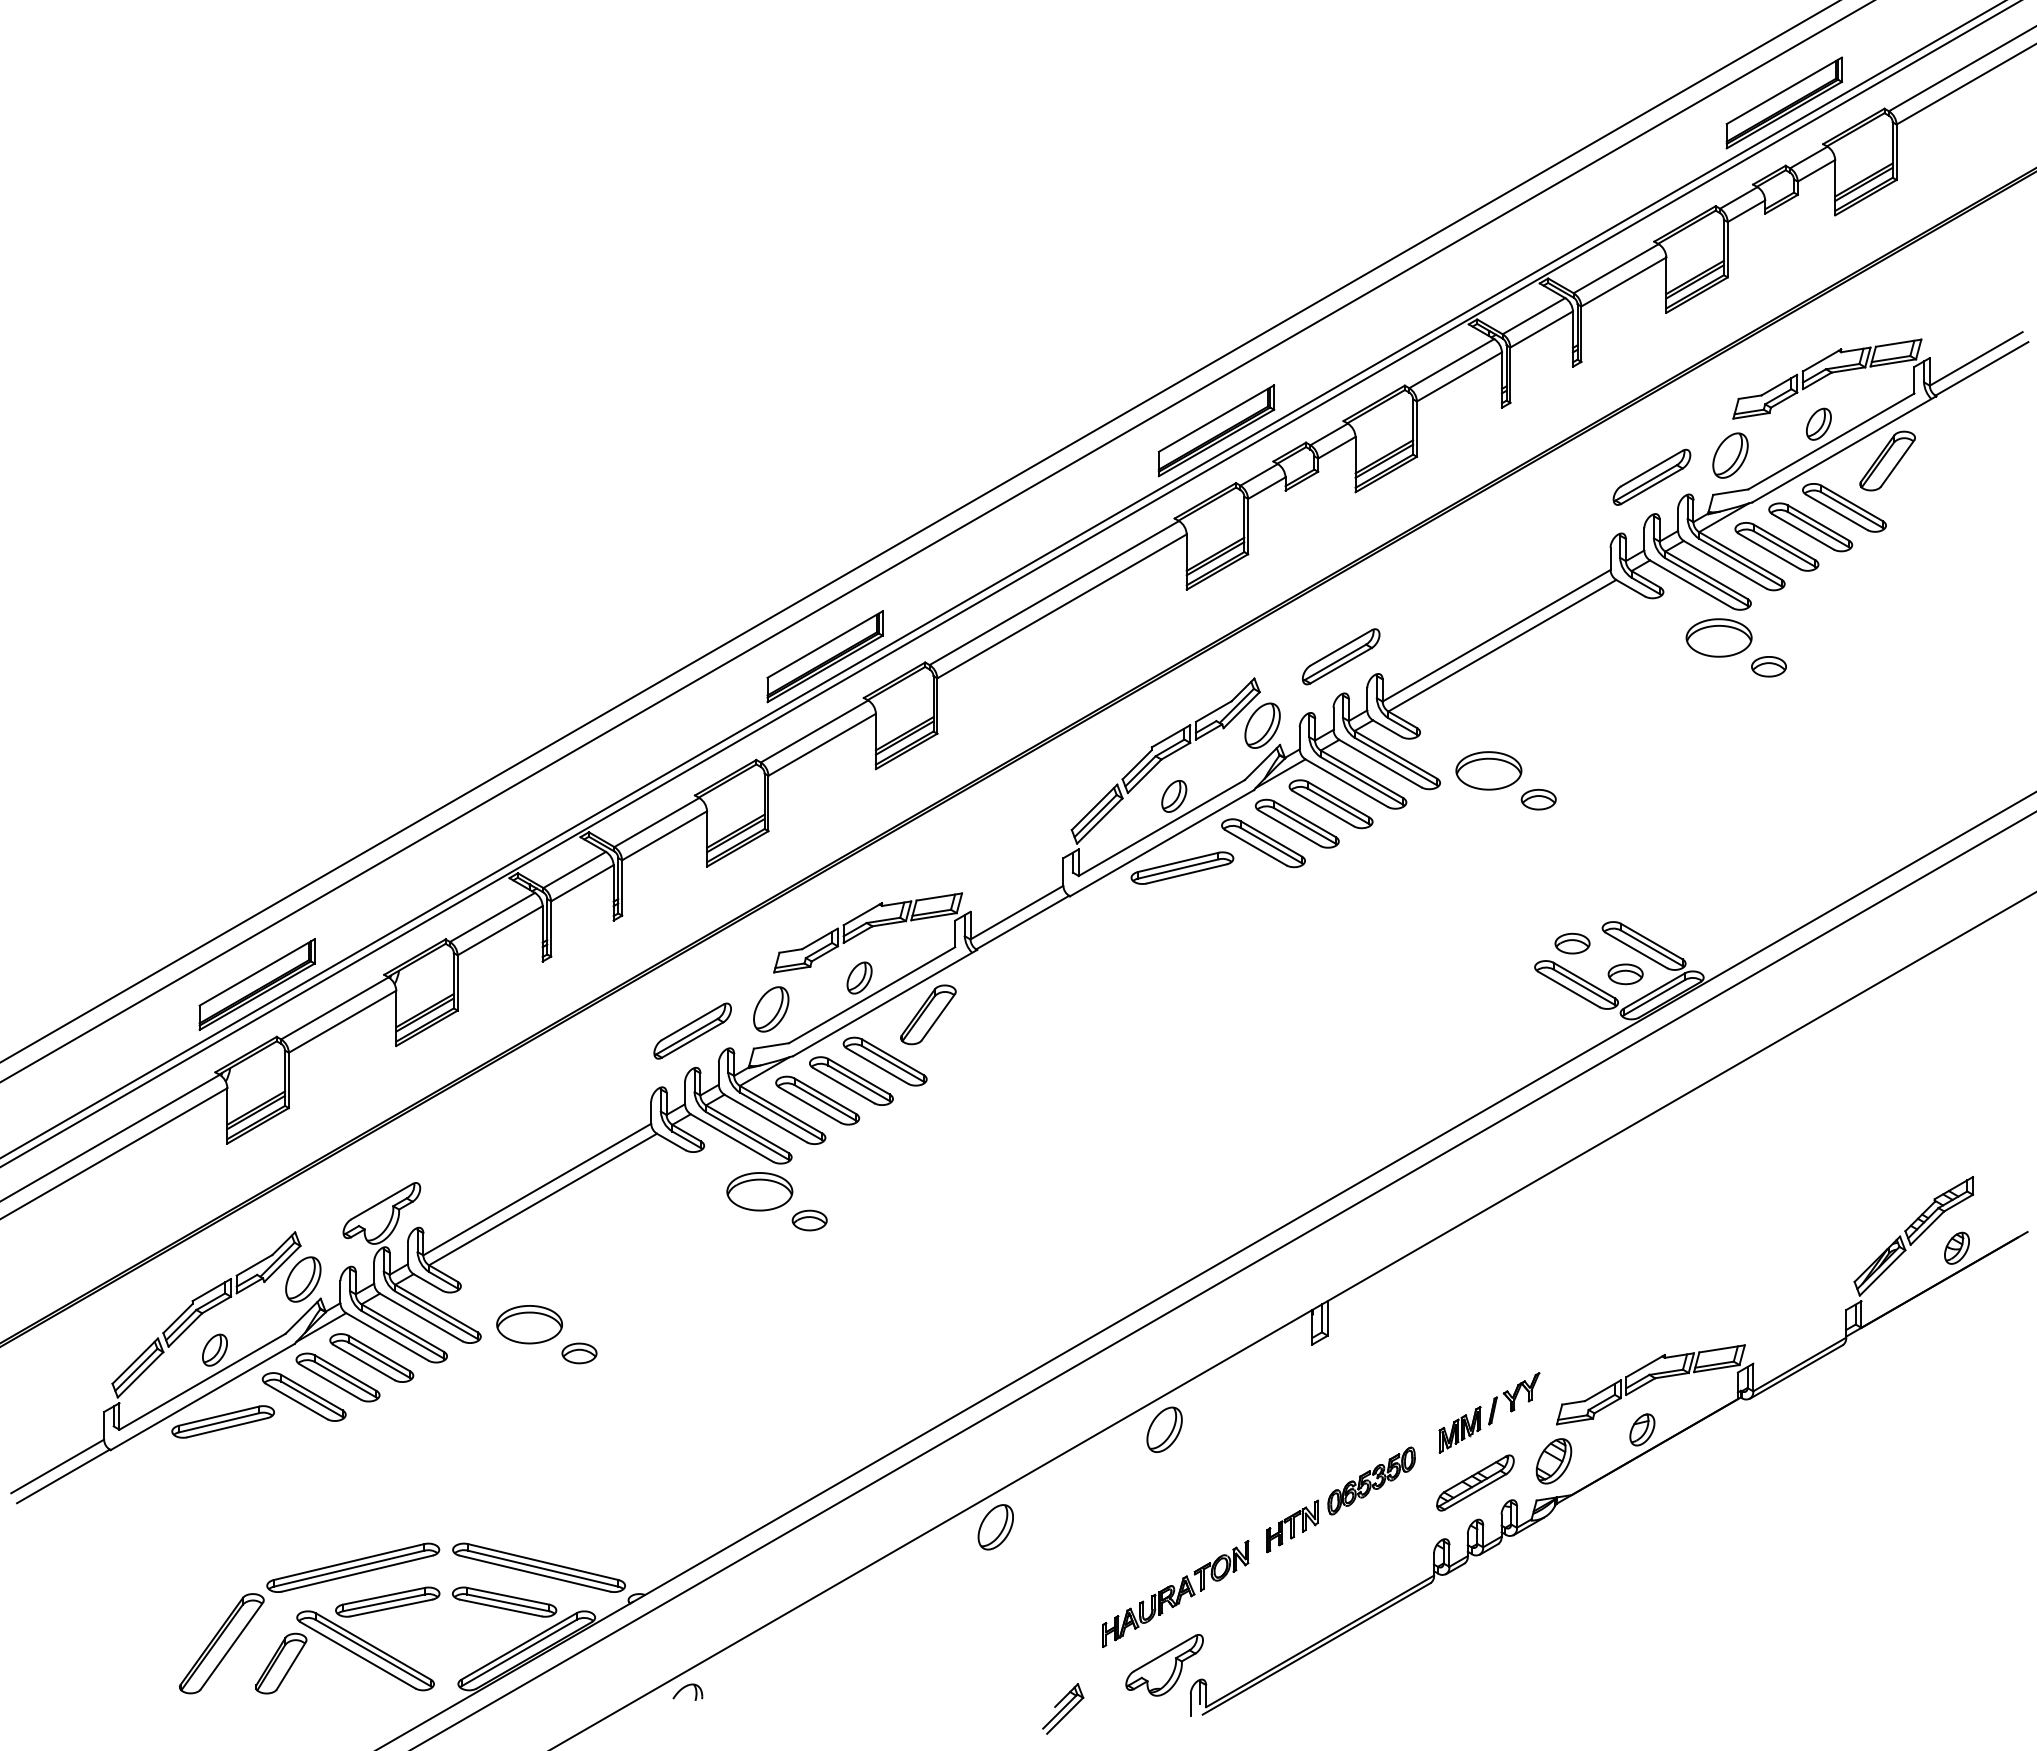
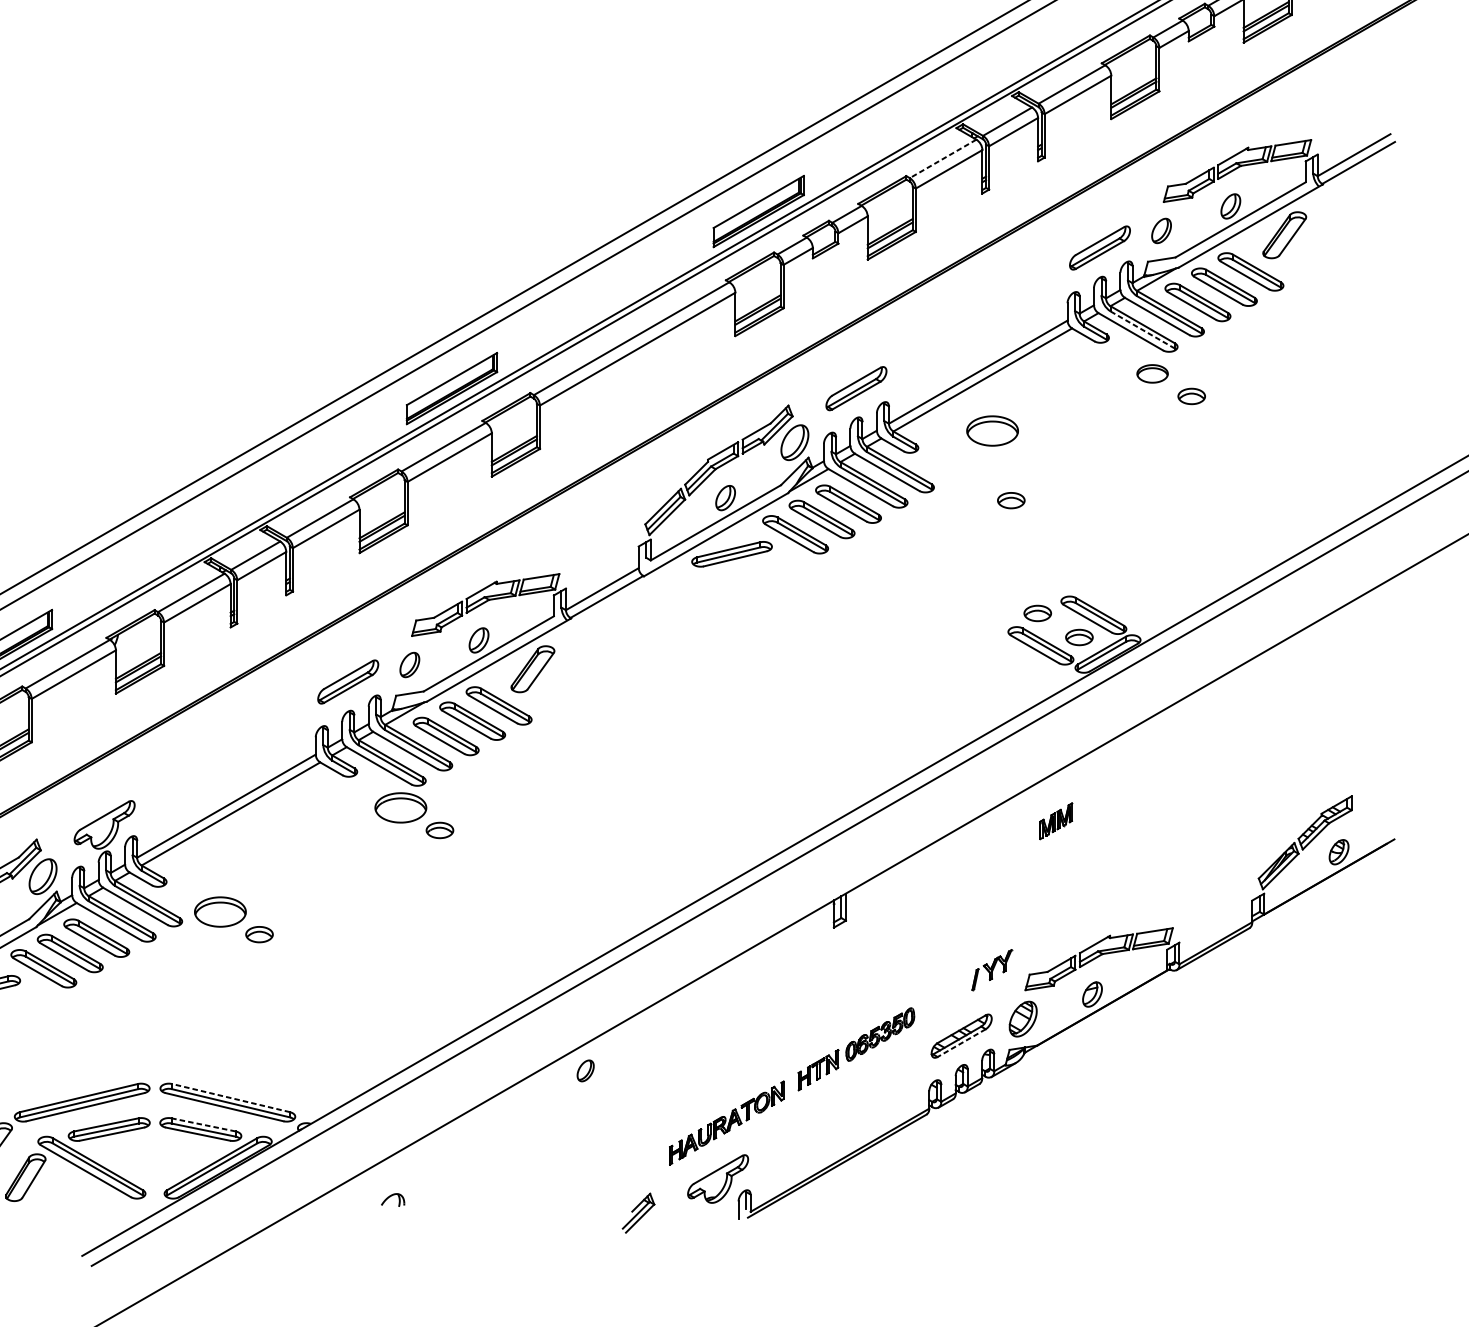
line: (1451, 363) -> (942, 158), solid -> dashed
part: (1730, 455) -> (1161, 230), size x0.7
line: (1706, 582) -> (1142, 330), solid -> dashed
part: (1718, 637) -> (1152, 373), size x0.6
part: (1488, 770) -> (992, 430), moved
part: (771, 1009) -> (409, 665), size x0.7
part: (1164, 1429) -> (717, 994), removed
part: (1459, 1429) -> (1055, 821), moved
line: (1475, 1492) -> (961, 1043), solid -> dashed
part: (995, 1527) -> (585, 1071), size x0.6
line: (542, 1561) -> (230, 1097), solid -> dashed
line: (508, 1596) -> (203, 1125), solid -> dashed
part: (687, 1691) -> (392, 1199), moved

